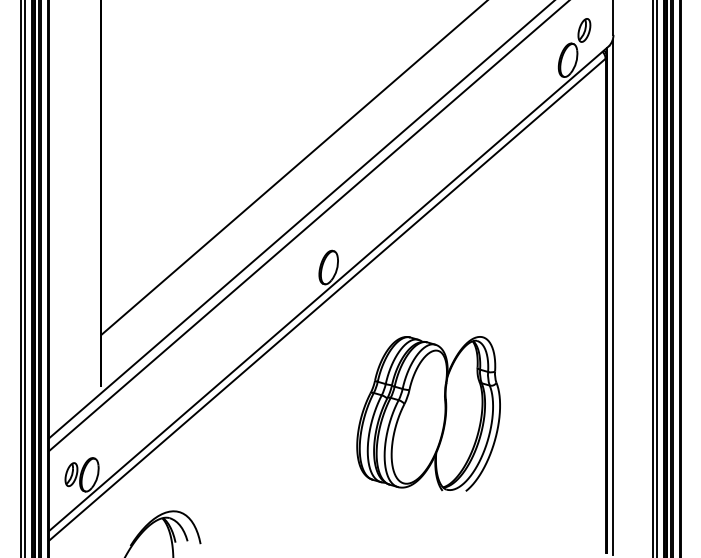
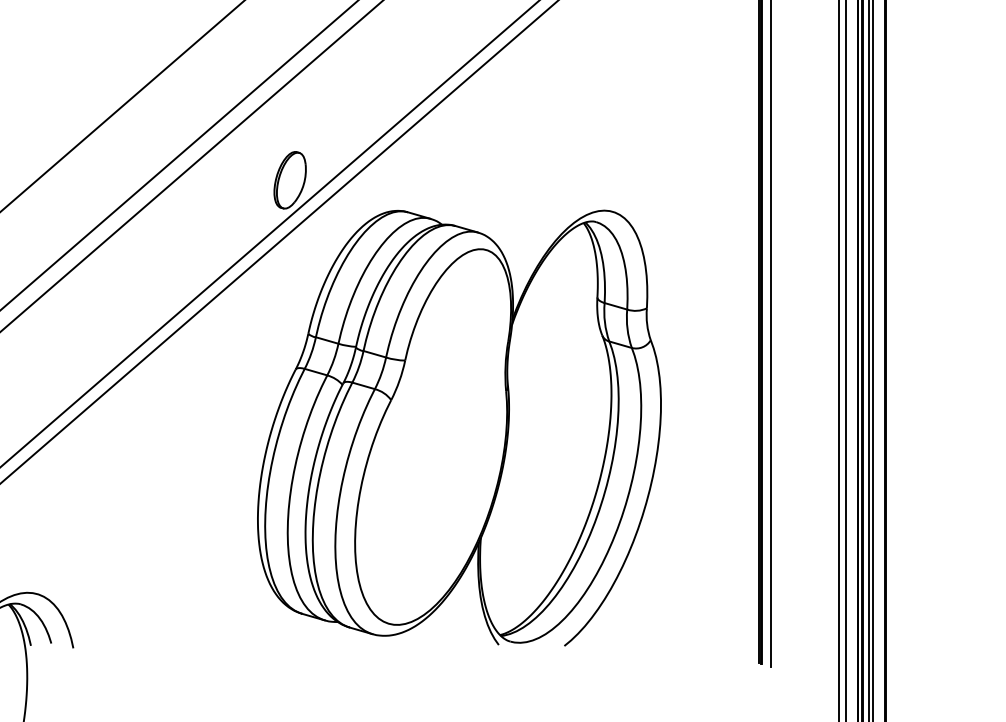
part: (428, 413) -> (459, 427), size x1.67

